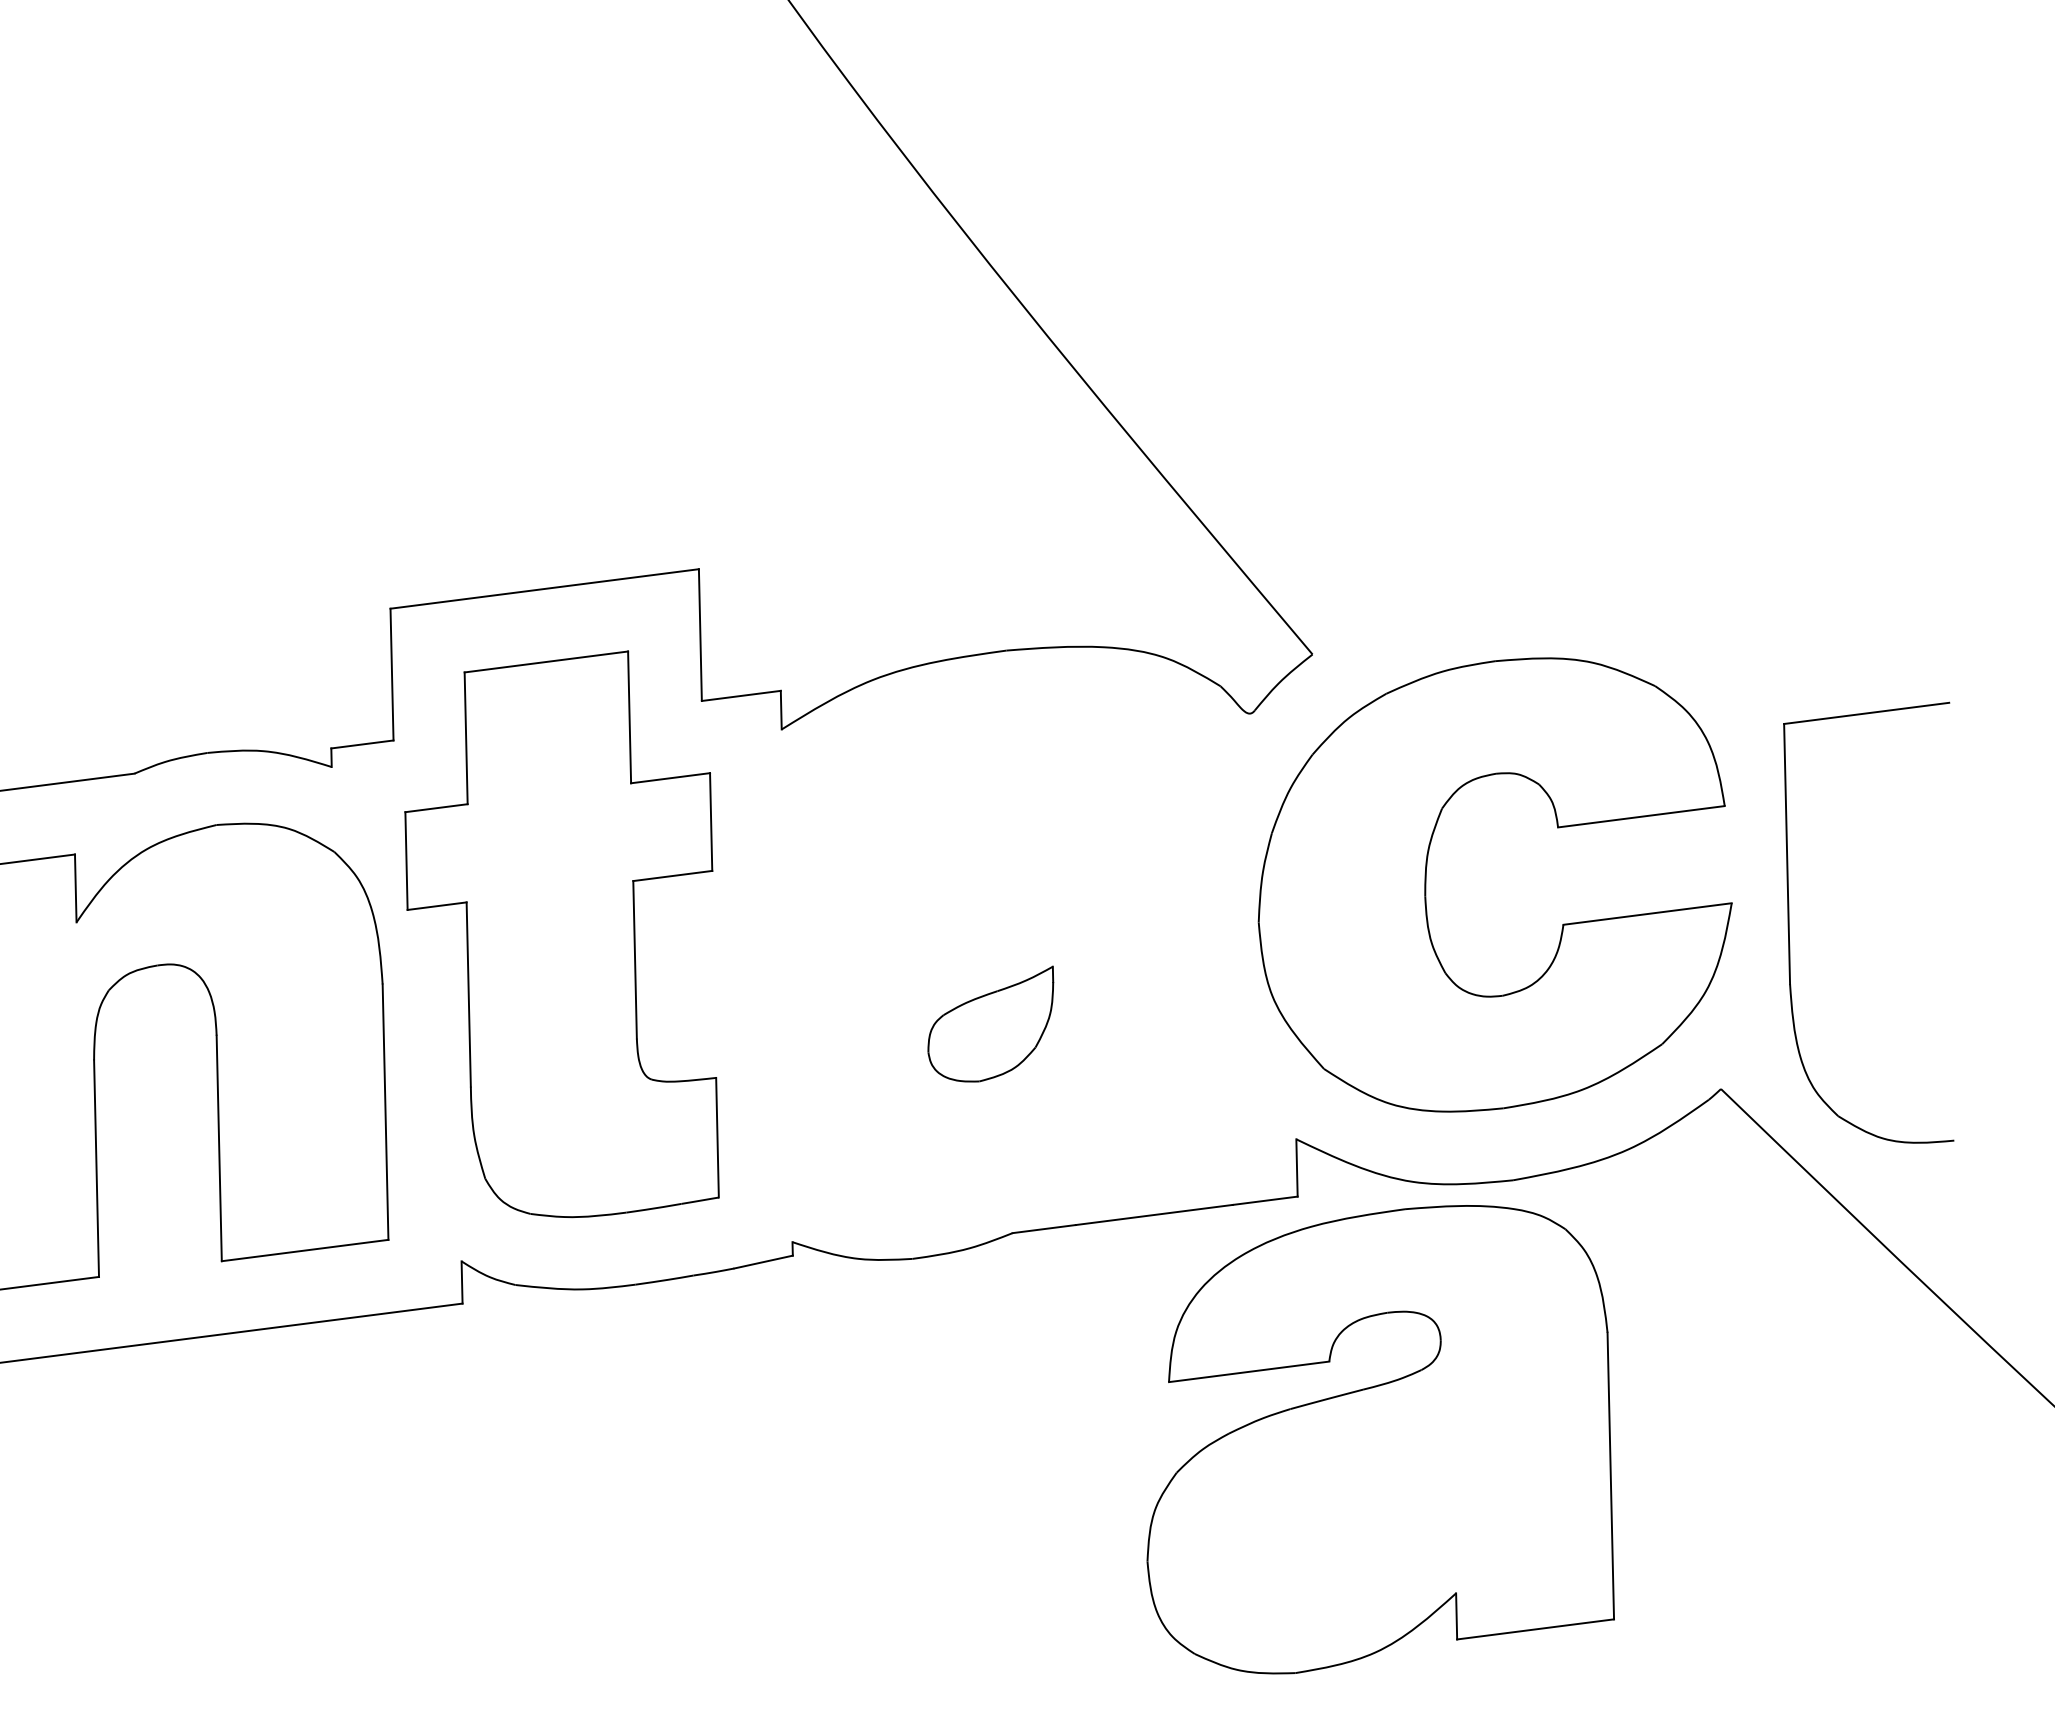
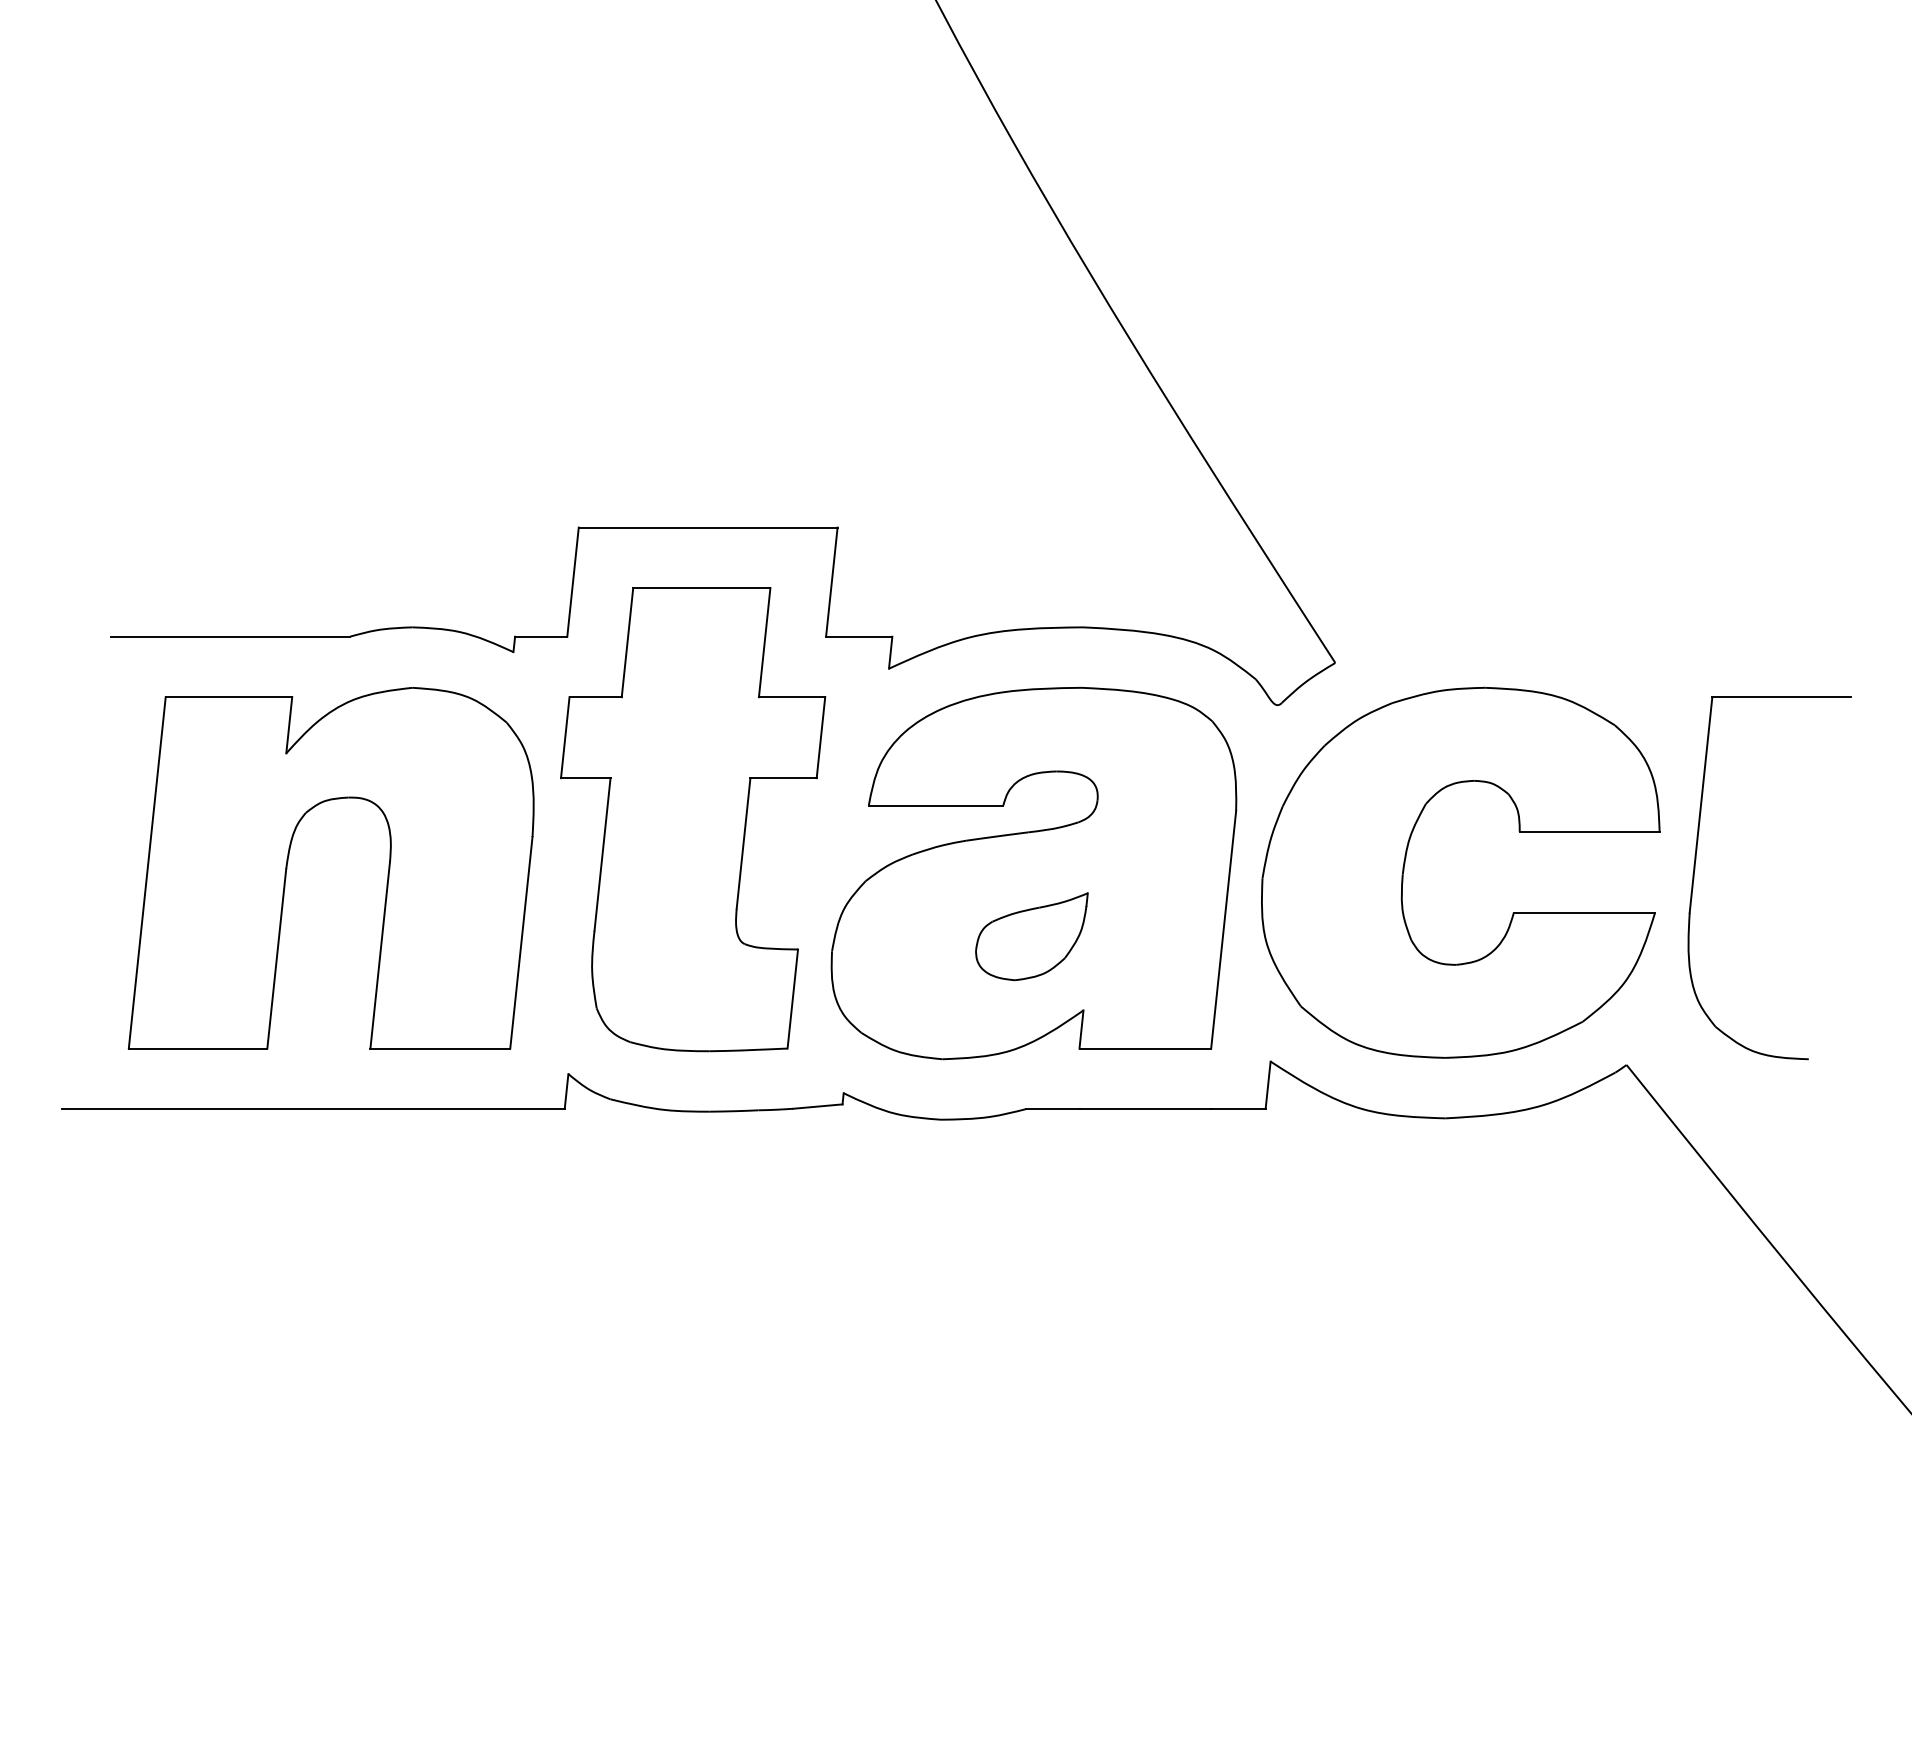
part: (1790, 931) -> (1695, 869), moved
part: (1375, 1437) -> (1033, 873), moved

